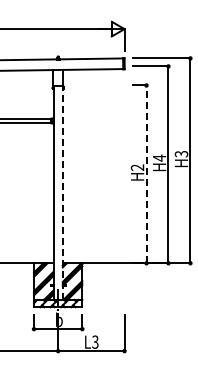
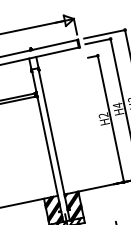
line: (146, 174) -> (110, 119), dashed -> solid
line: (62, 192) -> (53, 144), dashed -> solid

